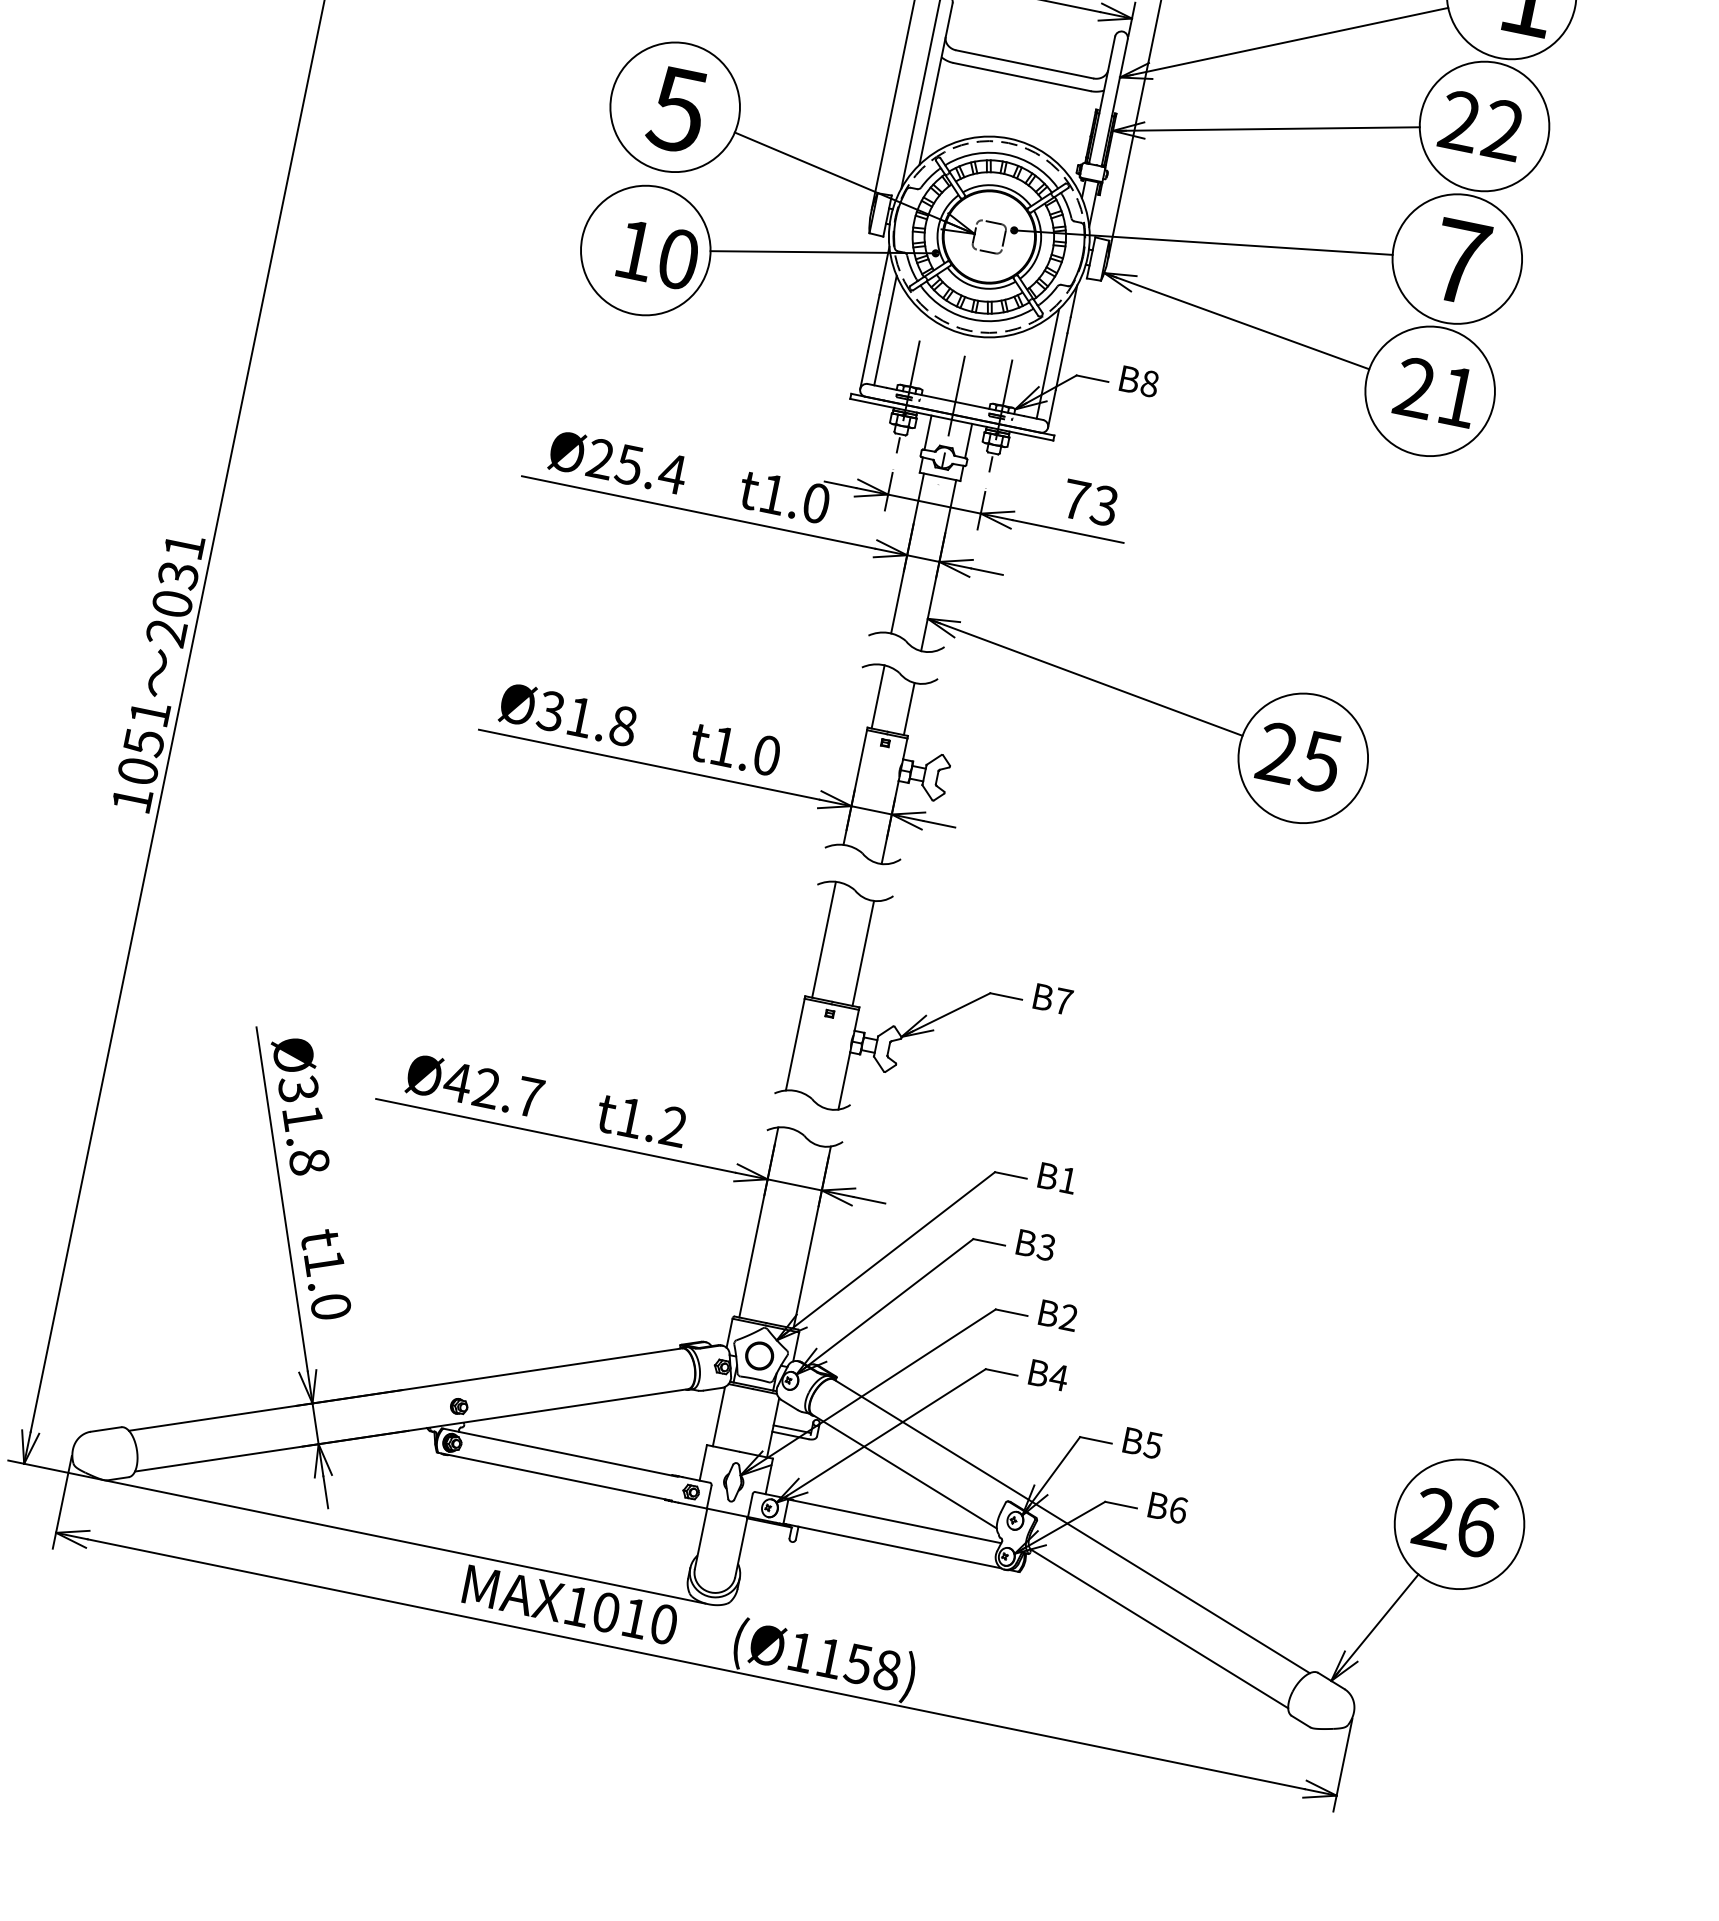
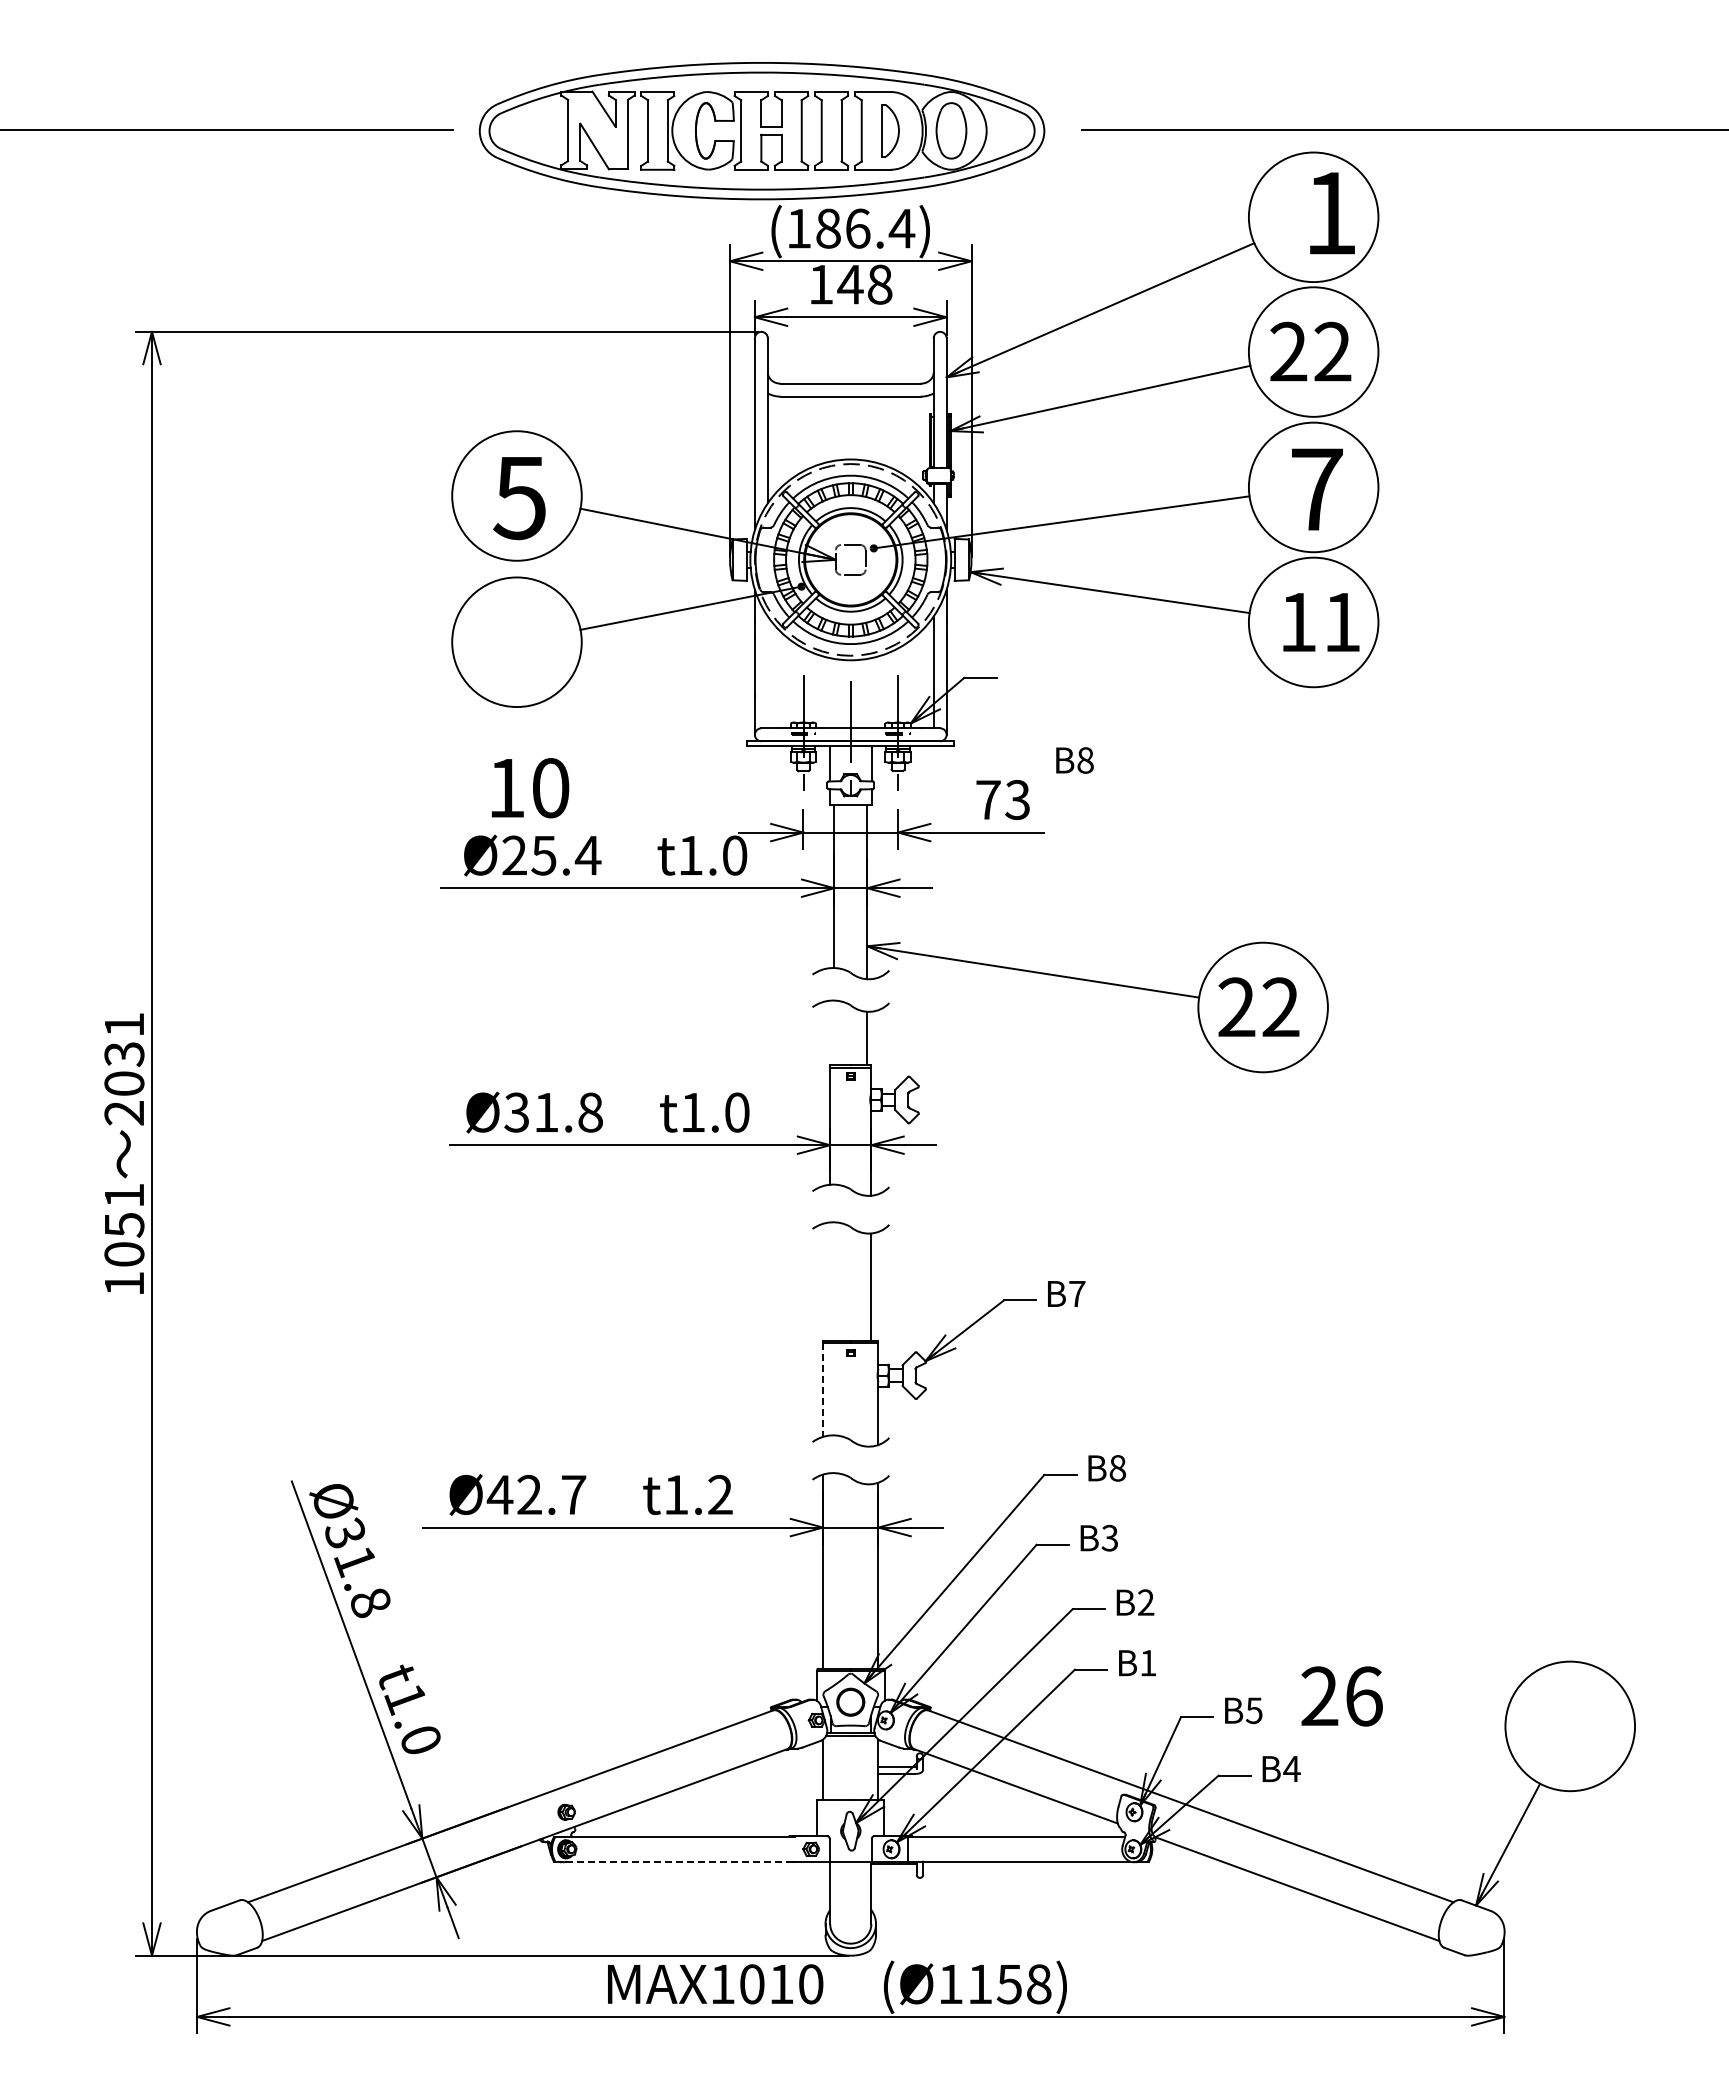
text: (658, 255) -> (530, 788), moved
line: (885, 330) -> (767, 672), removed
text: (1139, 381) -> (1074, 760), moved
text: (1414, 387) -> (1297, 621), 21 -> 11
line: (878, 696) -> (834, 1032), removed
text: (1320, 761) -> (1280, 1007), 25 -> 22
line: (824, 939) -> (830, 1281), removed
line: (795, 1045) -> (823, 1390), solid -> dashed
text: (1067, 1180) -> (1117, 1468), B1 -> B8
text: (1059, 1377) -> (1148, 1663), B4 -> B1
line: (555, 1476) -> (675, 1861), solid -> dashed
text: (1178, 1509) -> (1291, 1768), B6 -> B4
text: (1455, 1522) -> (1341, 1696), moved

